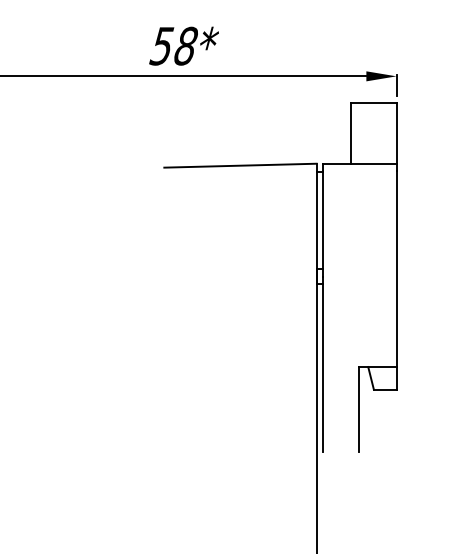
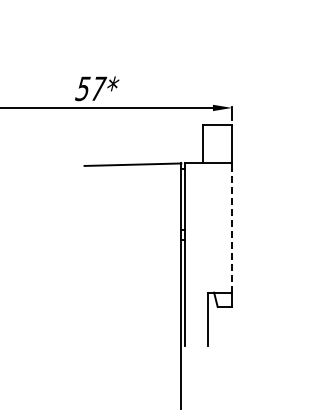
text: (187, 45) -> (99, 88), 58* -> 57*
line: (397, 267) -> (232, 229), solid -> dashed

